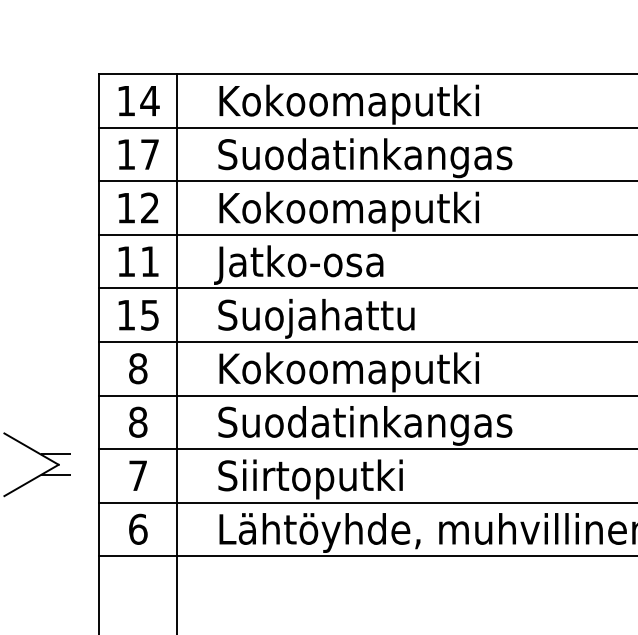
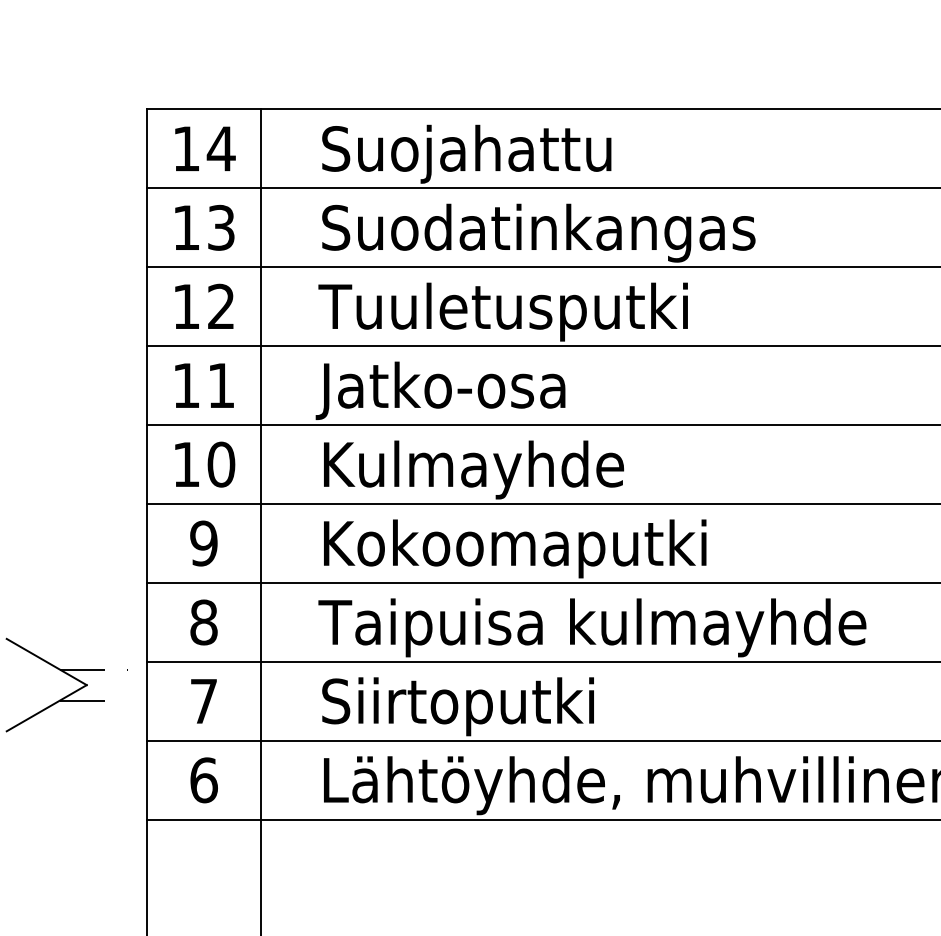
text: (348, 104) -> (513, 153), Kokoomaputki -> Suojahattu
text: (149, 154) -> (220, 227), 17 -> 13
text: (346, 211) -> (511, 311), Kokoomaputki -> Tuuletusputki
text: (149, 314) -> (220, 463), 15 -> 10
text: (320, 318) -> (472, 469), Suojahattu -> Kulmayhde
text: (137, 368) -> (202, 543), 8 -> 9
text: (401, 425) -> (592, 627), Suodatinkangas -> Taipuisa kulmayhde

